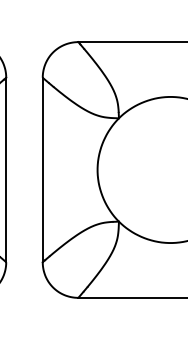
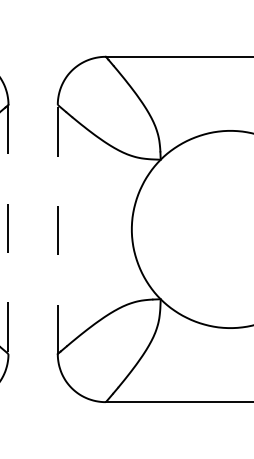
line: (42, 169) -> (57, 228), solid -> dashed
line: (6, 170) -> (8, 230), solid -> dashed

